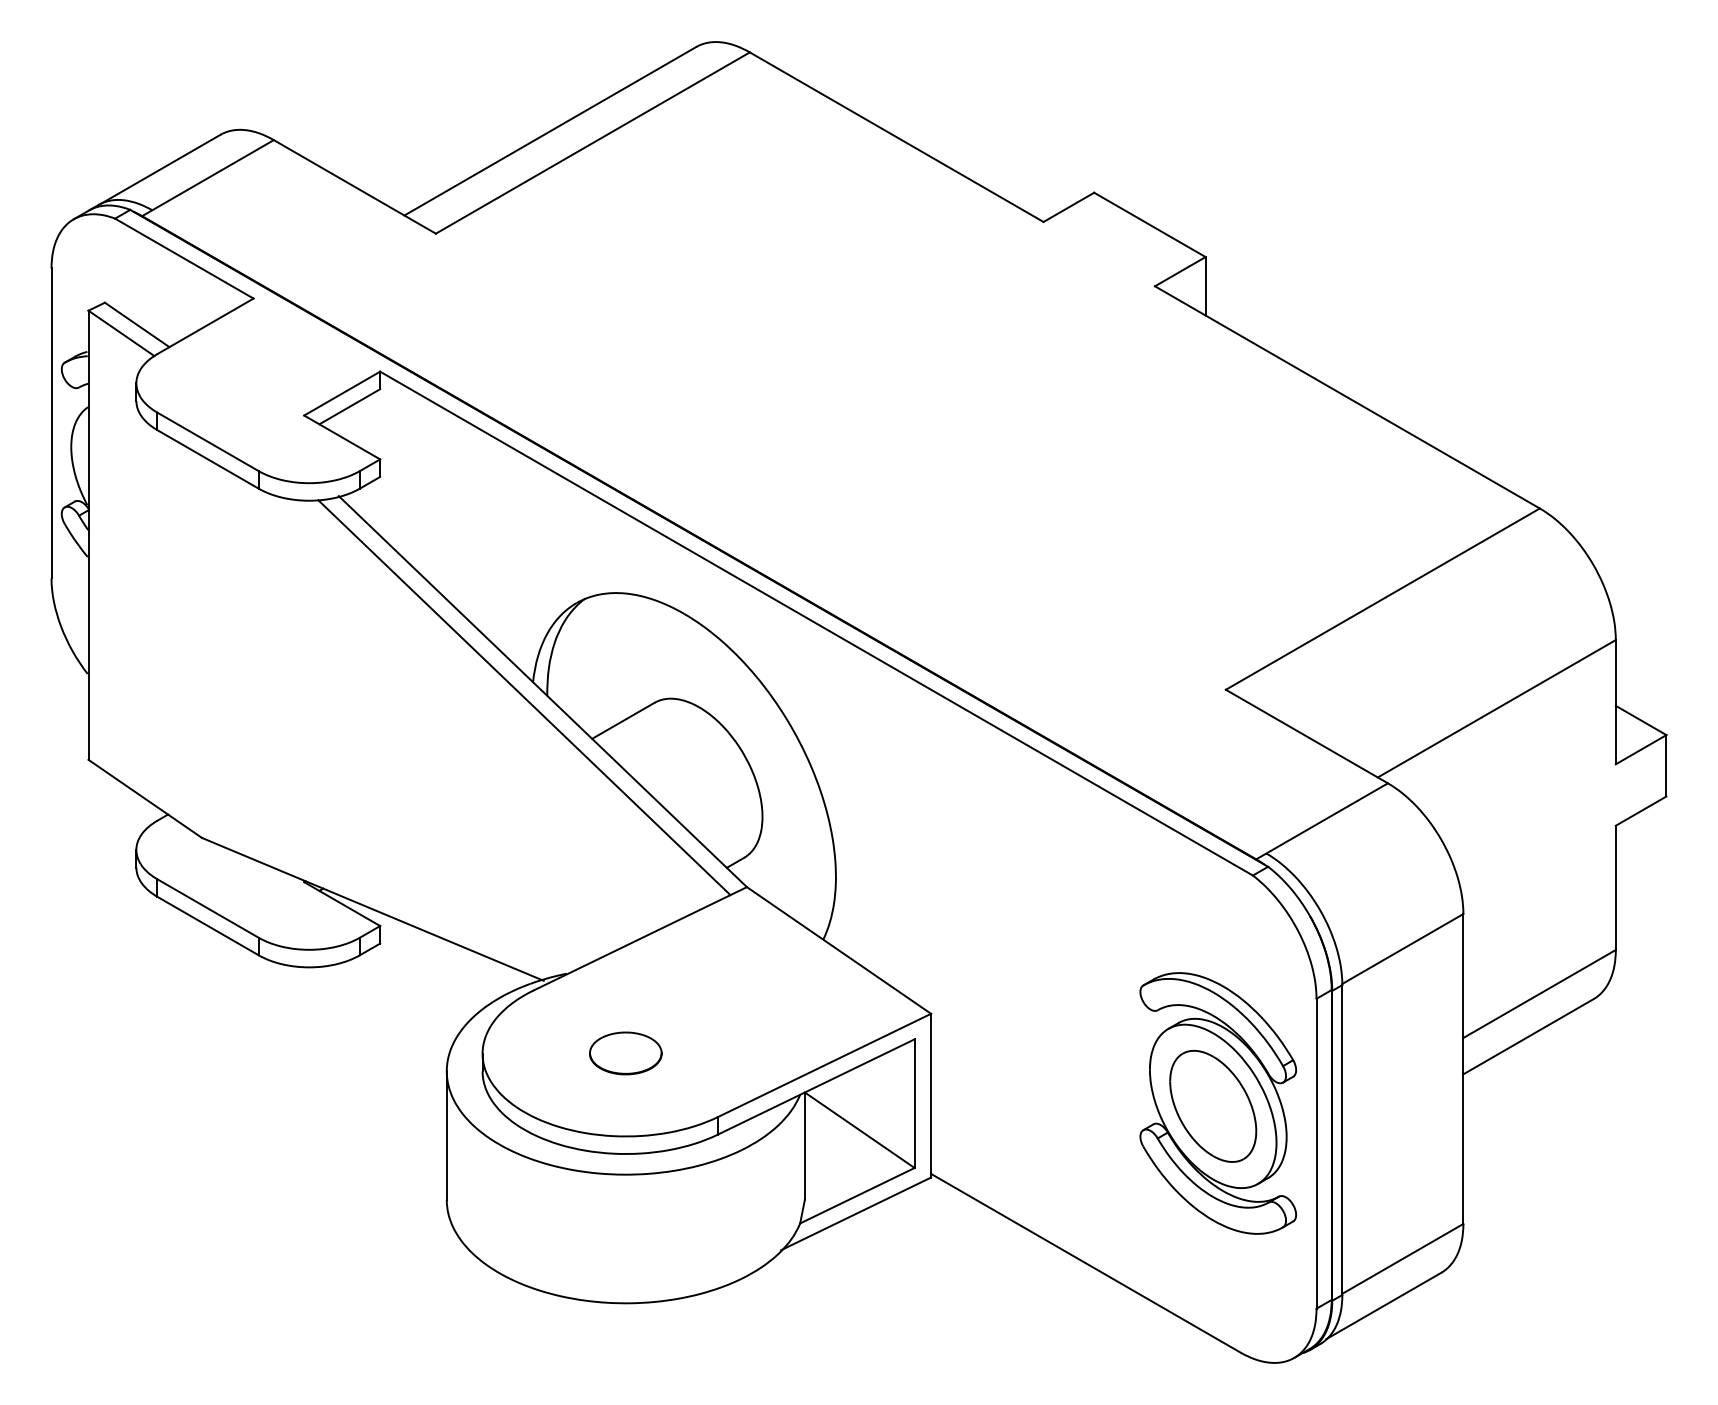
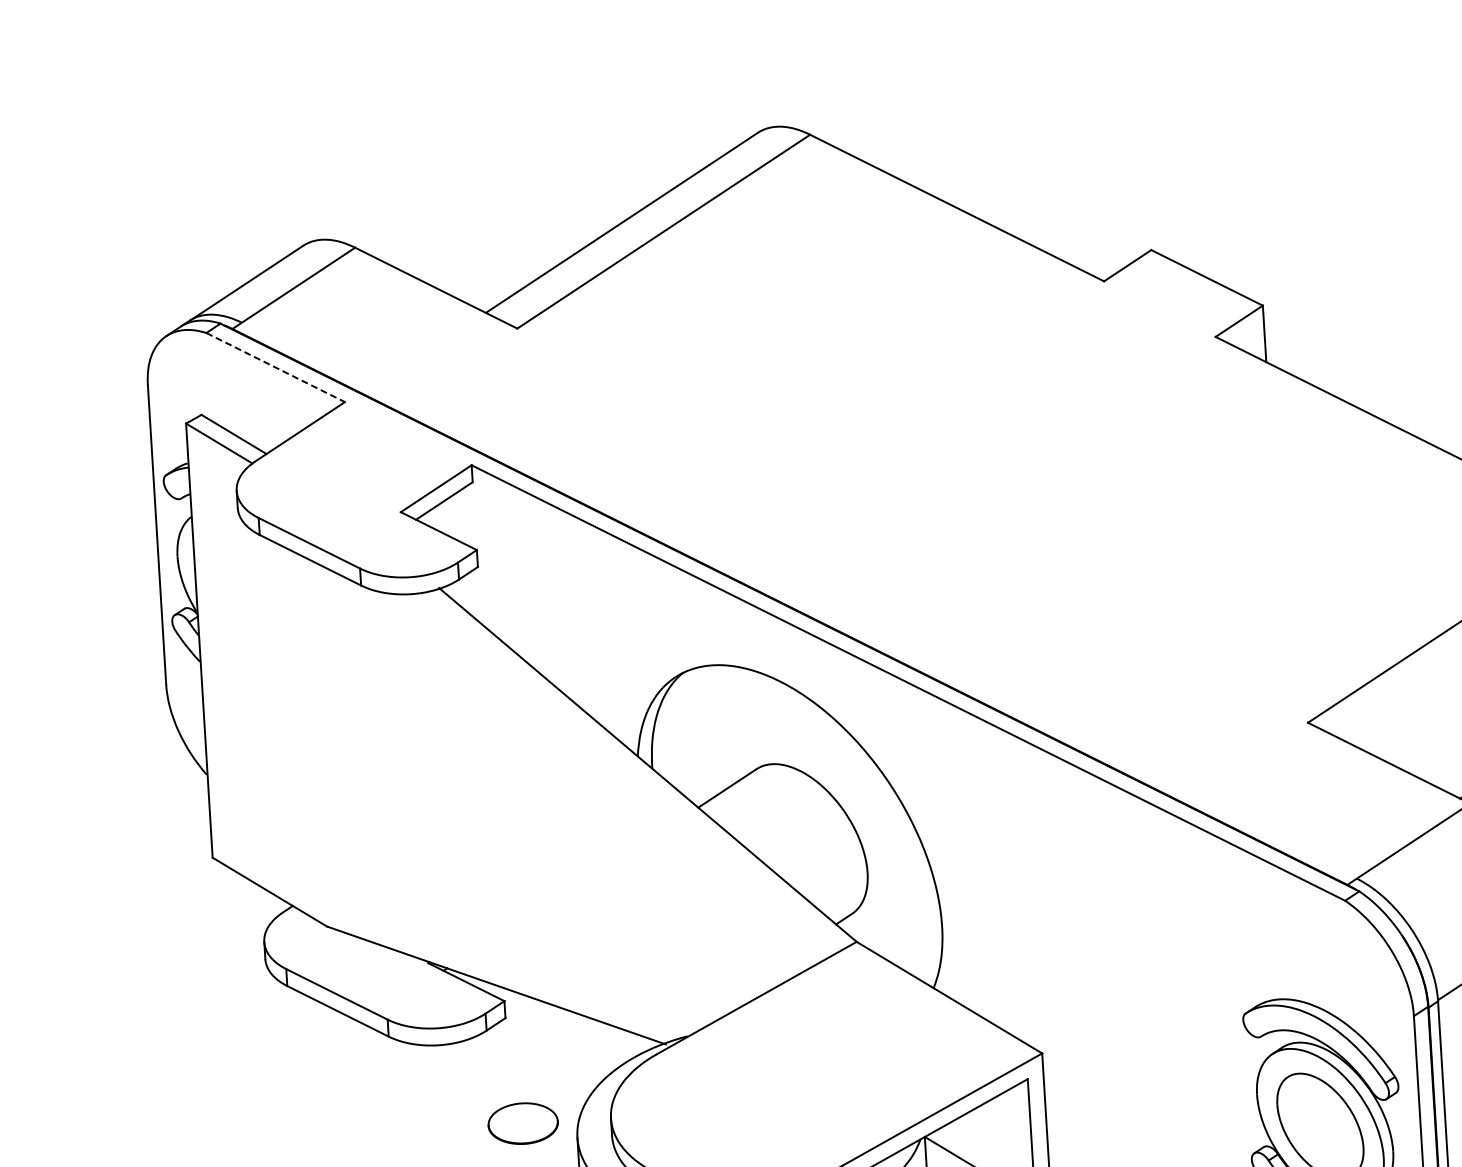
line: (184, 258) -> (275, 367), solid -> dashed
line: (524, 697) -> (630, 771), removed
part: (625, 1053) -> (522, 1123), moved

